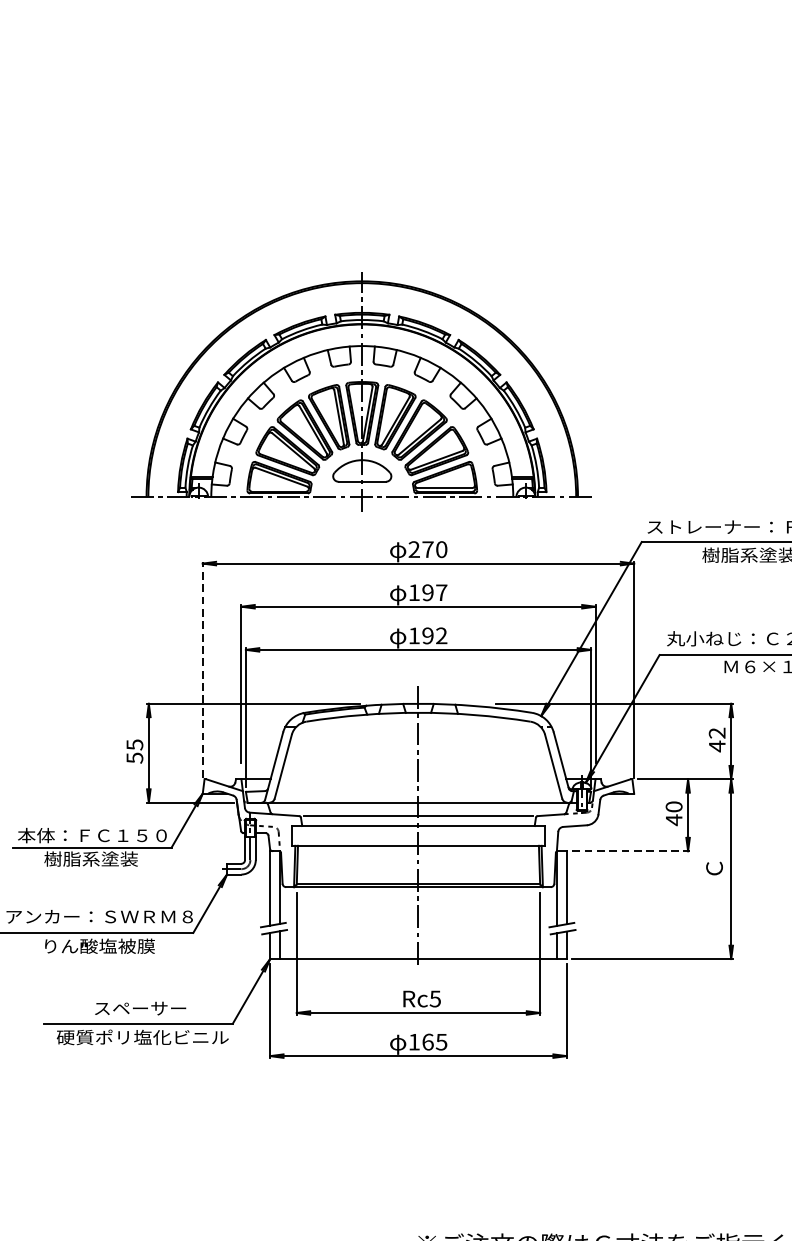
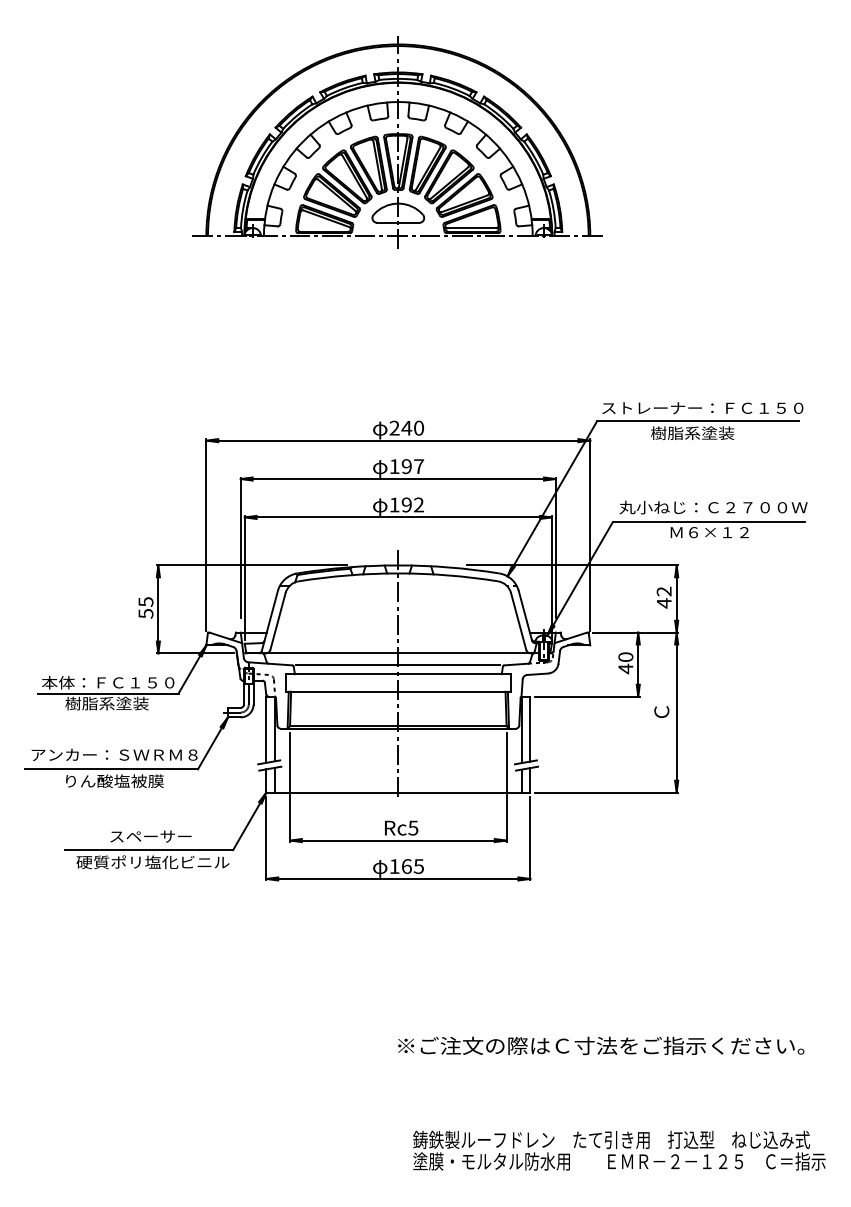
part: (361, 391) -> (397, 142), moved
text: (427, 549) -> (406, 428), 270 -> 240
line: (202, 670) -> (206, 535), dashed -> solid
line: (631, 851) -> (587, 696), dashed -> solid

